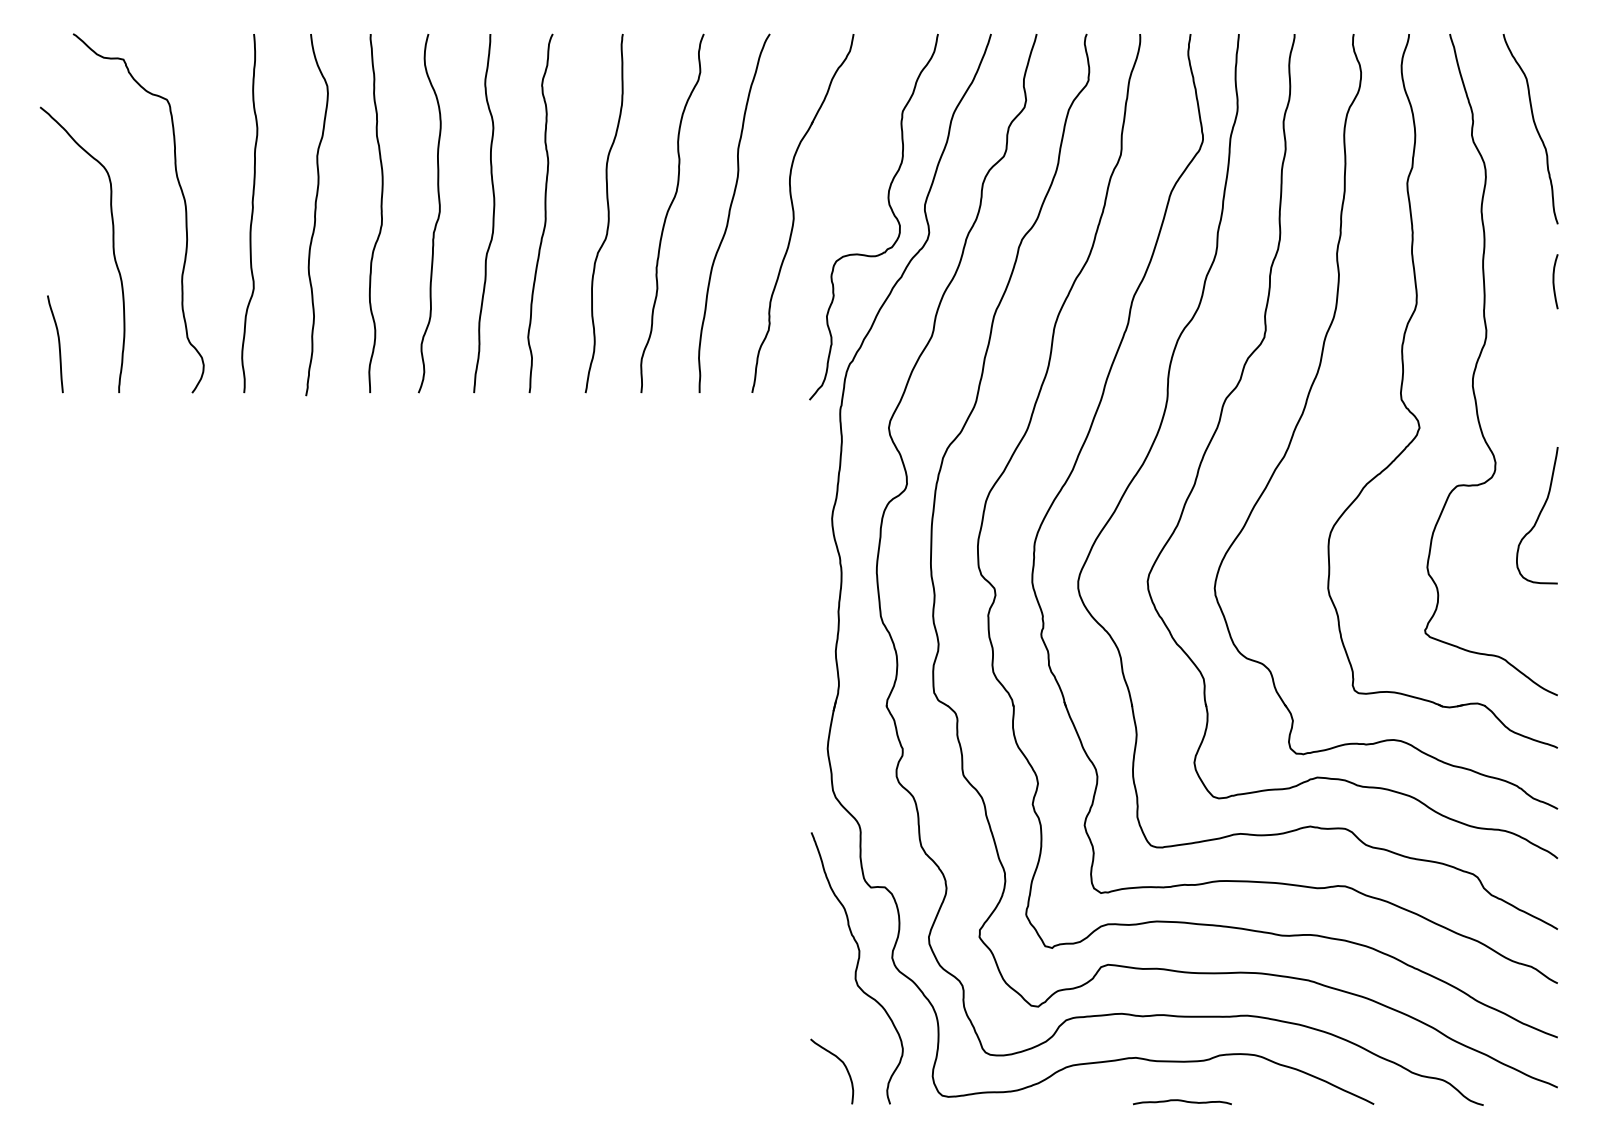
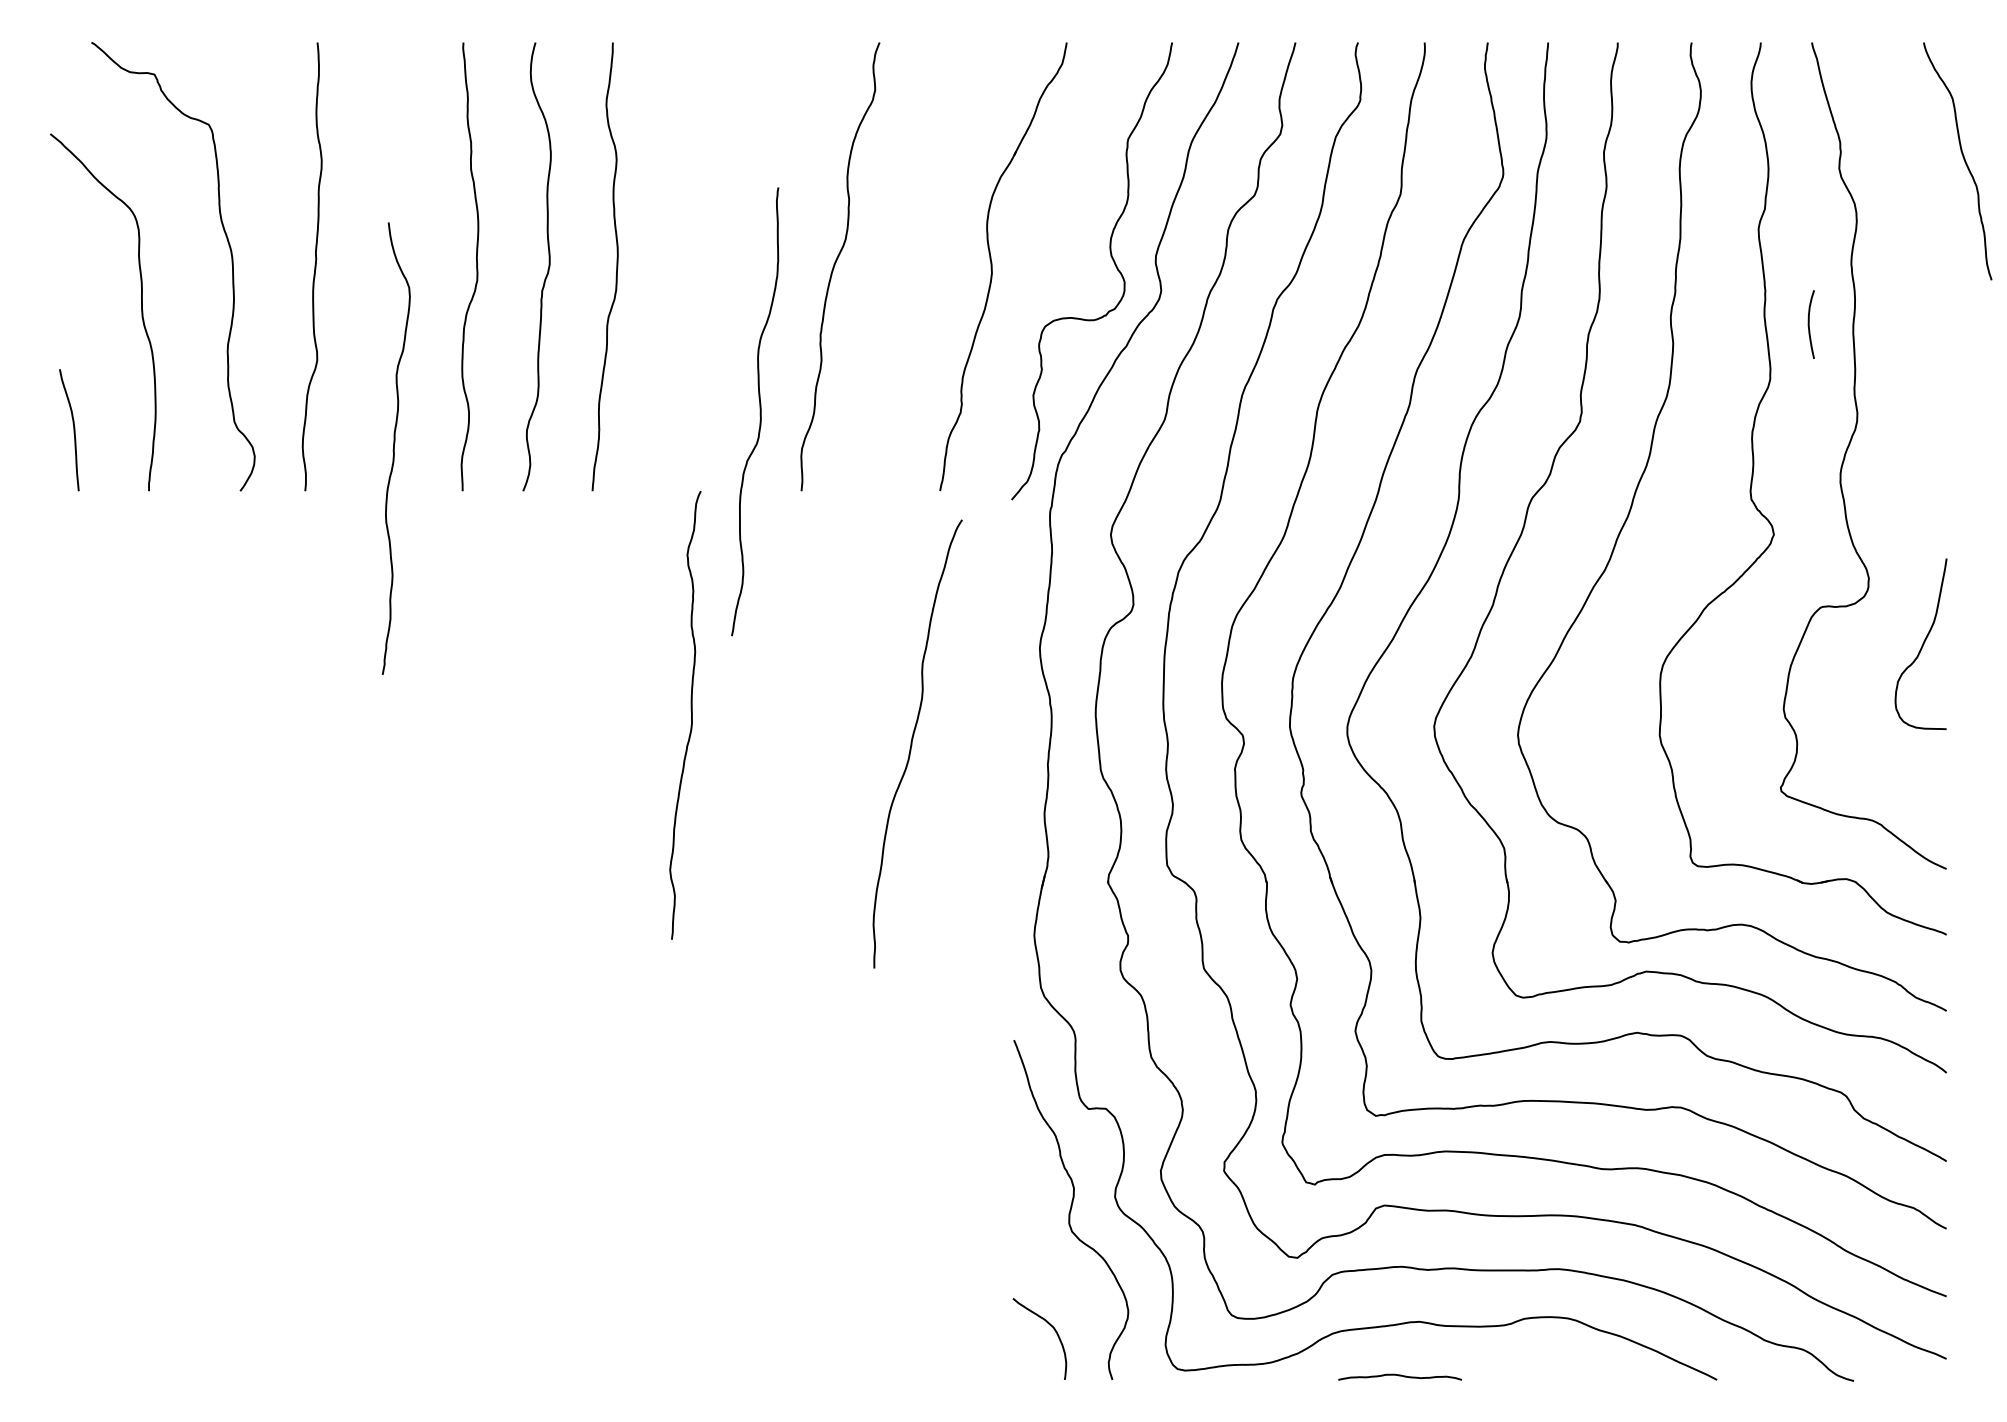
curve: (1534, 126) -> (1962, 158), moved
curve: (544, 212) -> (690, 714), moved
curve: (730, 212) -> (912, 742), moved
curve: (607, 213) -> (759, 411), moved
curve: (315, 215) -> (394, 449), moved
curve: (1554, 281) -> (1810, 324), moved
curve: (1182, 1101) -> (1400, 1376), moved

